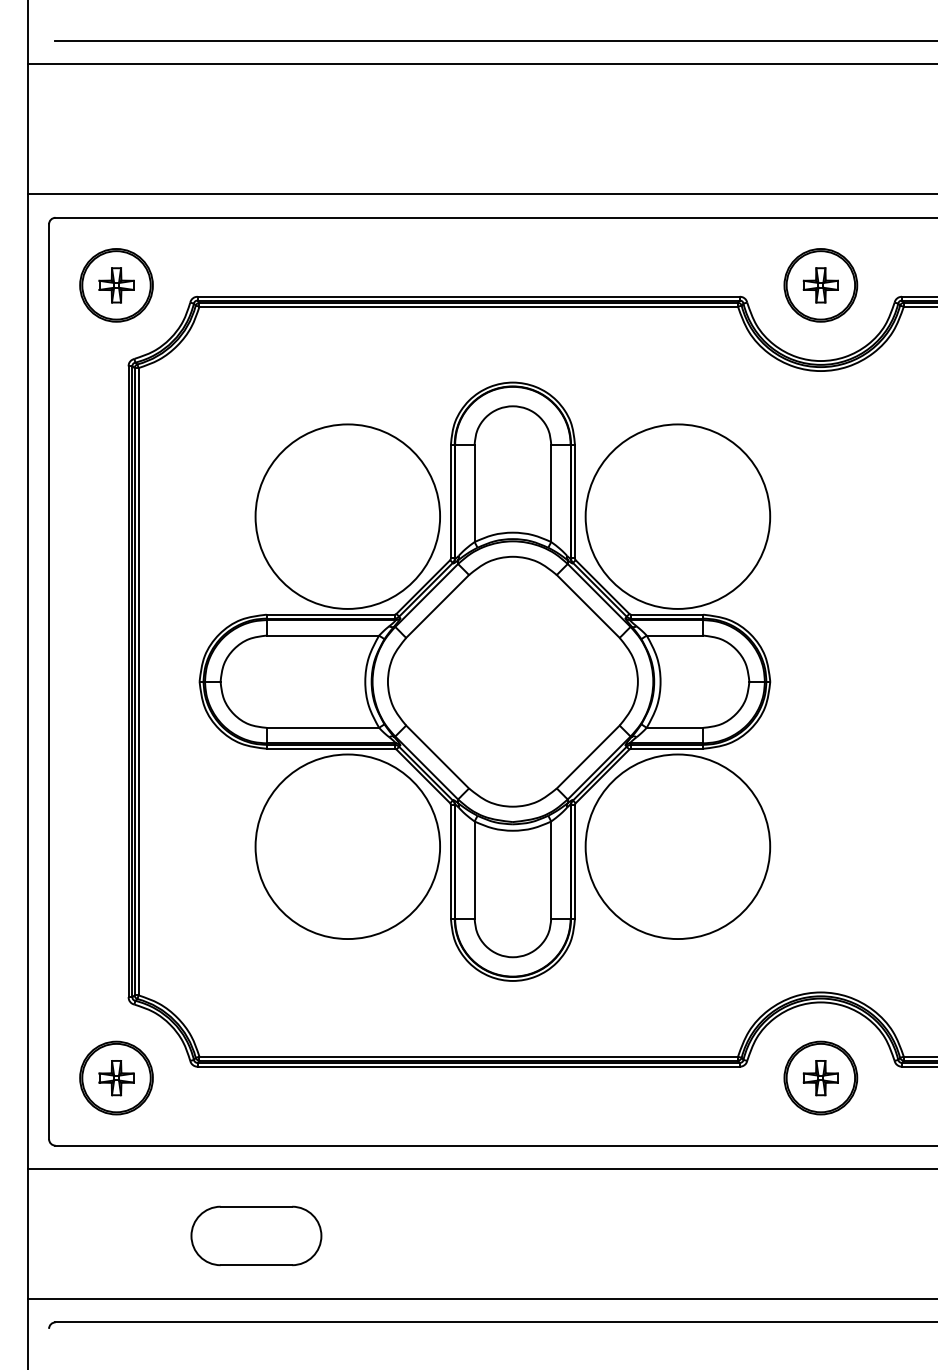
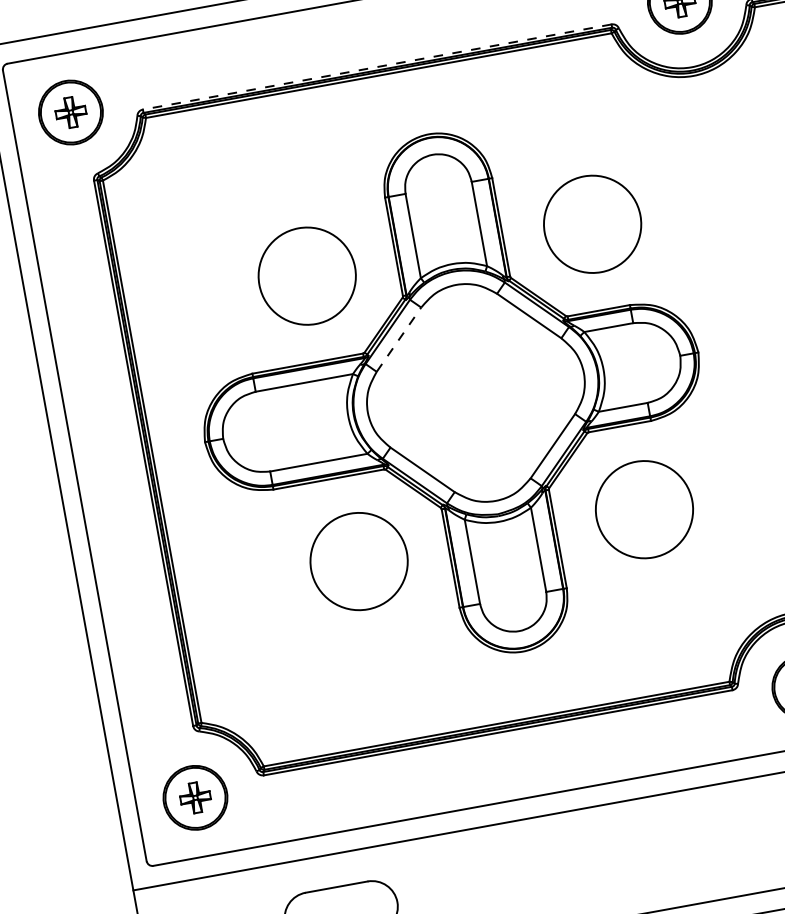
line: (468, 296) -> (376, 66), solid -> dashed
circle: (347, 516) -> (306, 276), size x0.6
circle: (677, 516) -> (592, 224), size x0.6
line: (437, 606) -> (398, 339), solid -> dashed
circle: (347, 846) -> (358, 561), size x0.6
circle: (677, 846) -> (644, 509), size x0.6

